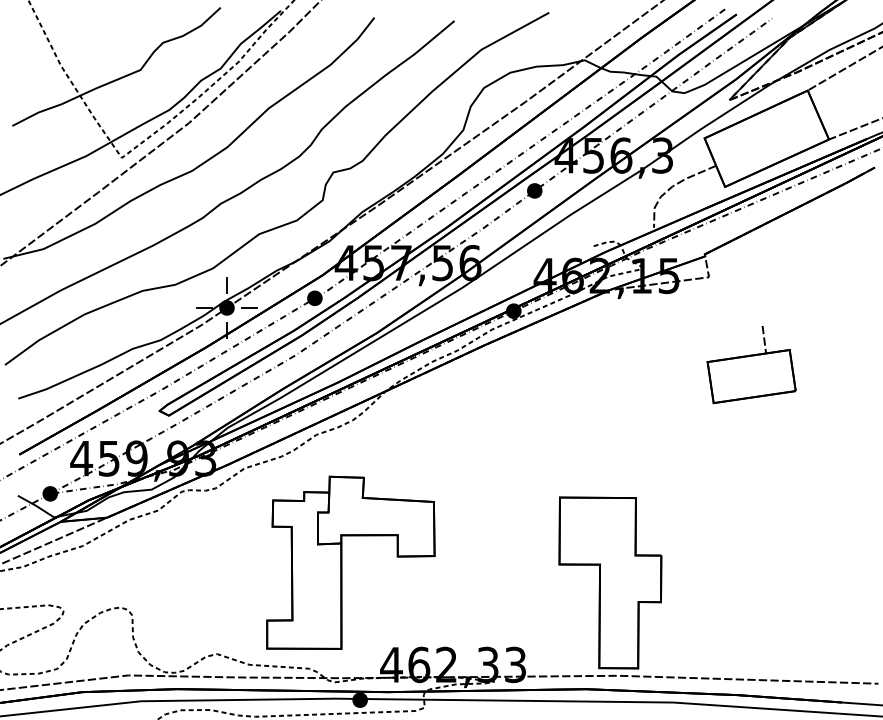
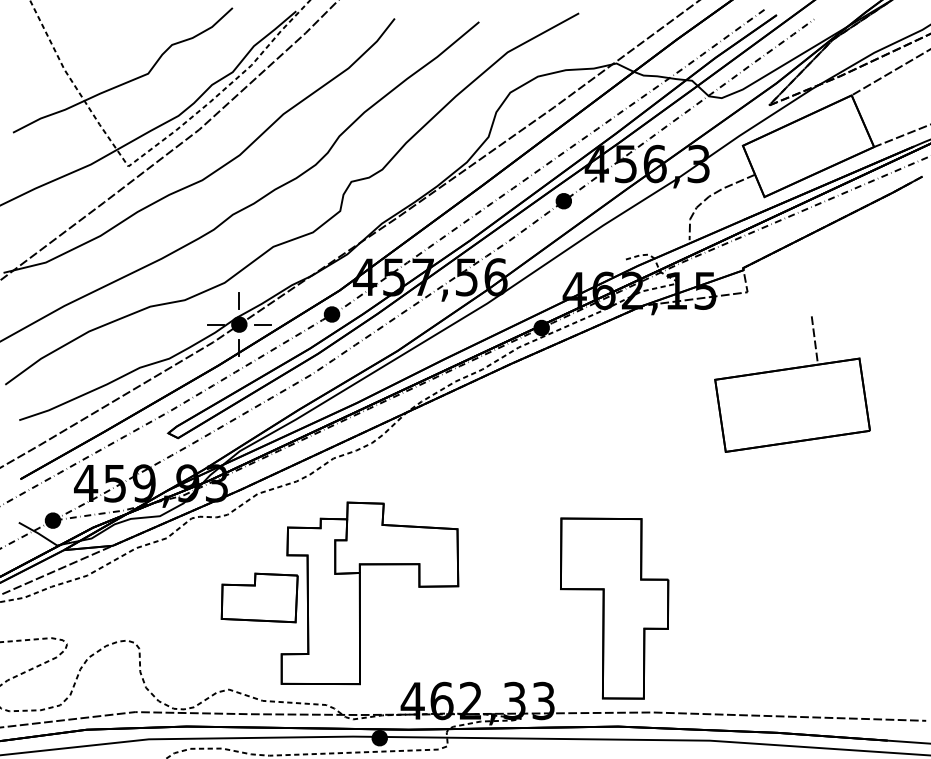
part: (751, 364) -> (792, 384), size x1.67
part: (246, 566) -> (259, 597), added
part: (610, 582) -> (614, 608), moved

